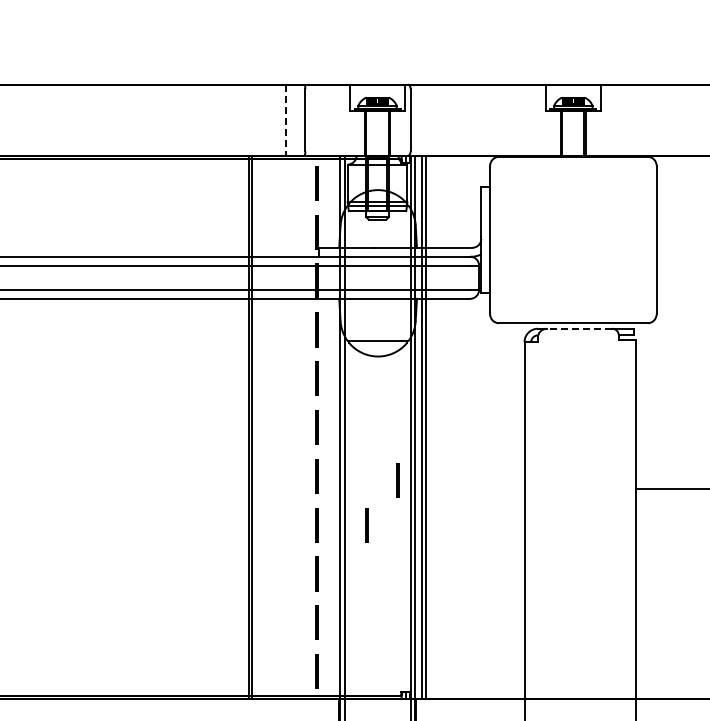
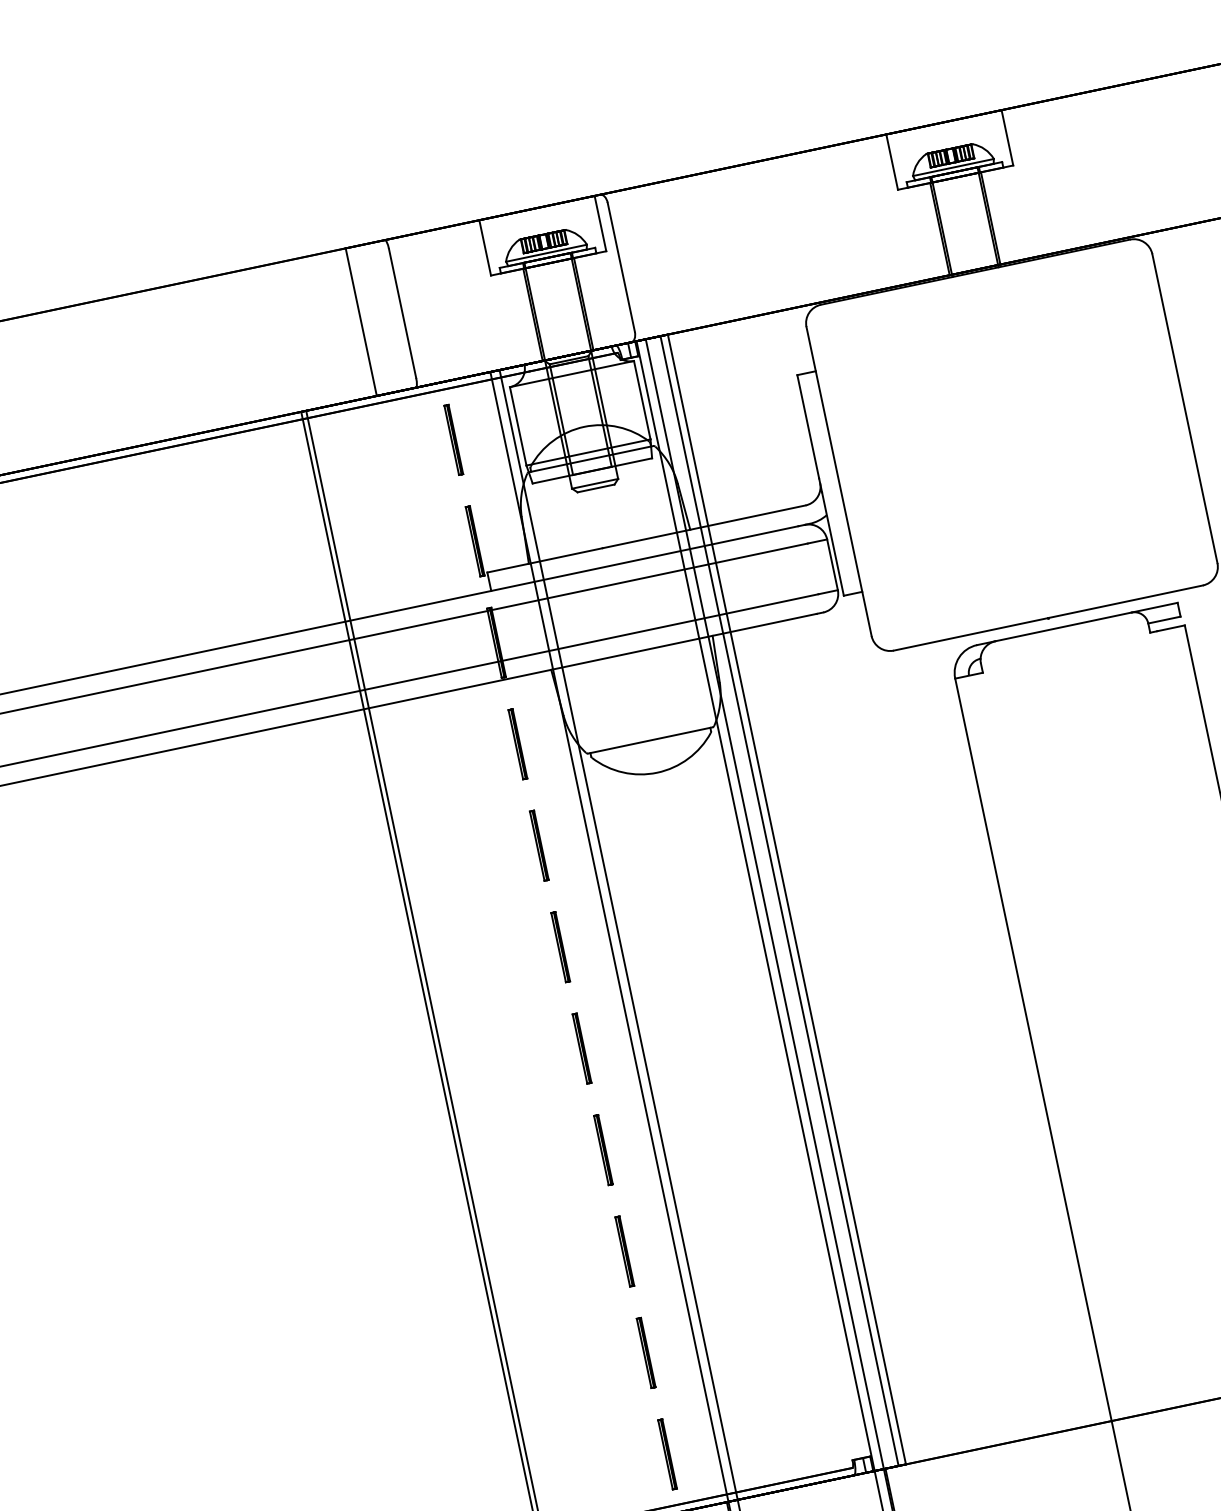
line: (285, 120) -> (361, 322), dashed -> solid
line: (579, 328) -> (1063, 626), dashed -> solid
line: (397, 480) -> (751, 1021), removed
line: (366, 525) -> (707, 1128), removed

